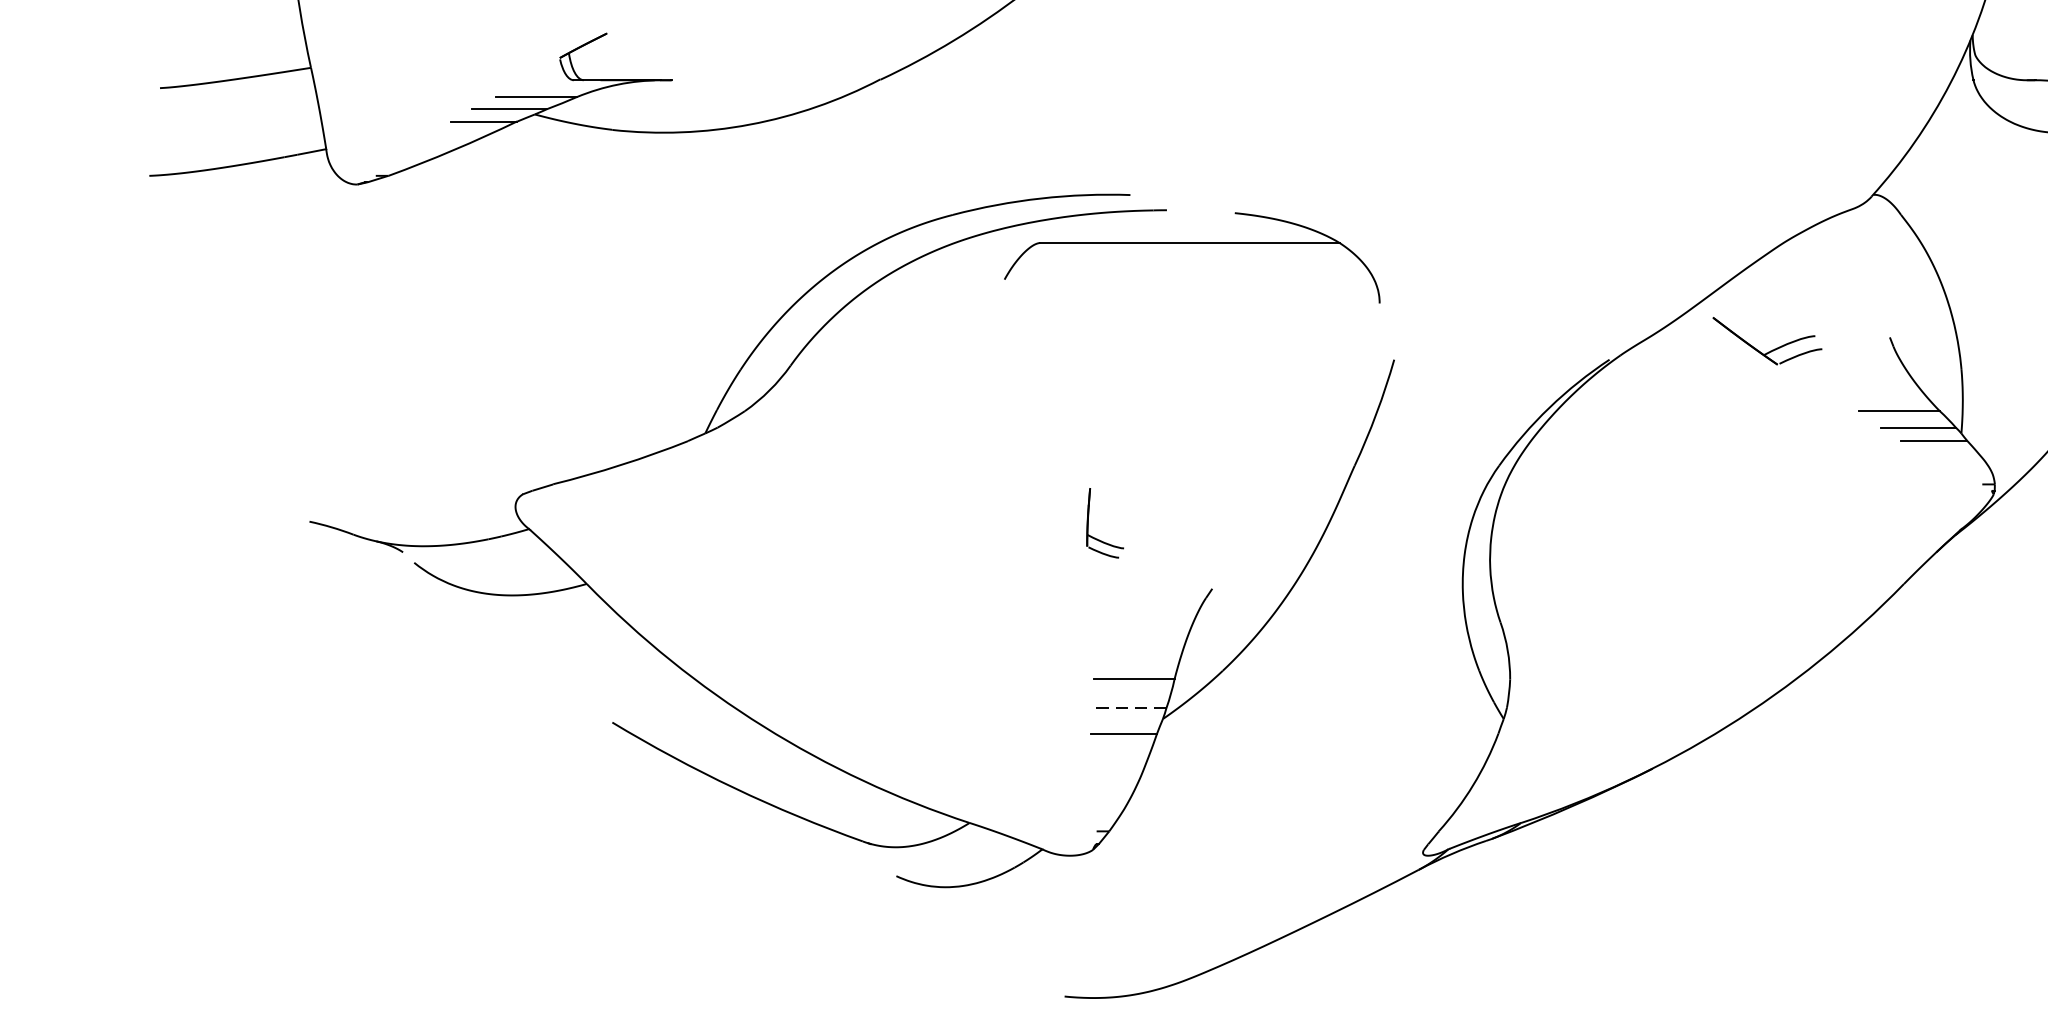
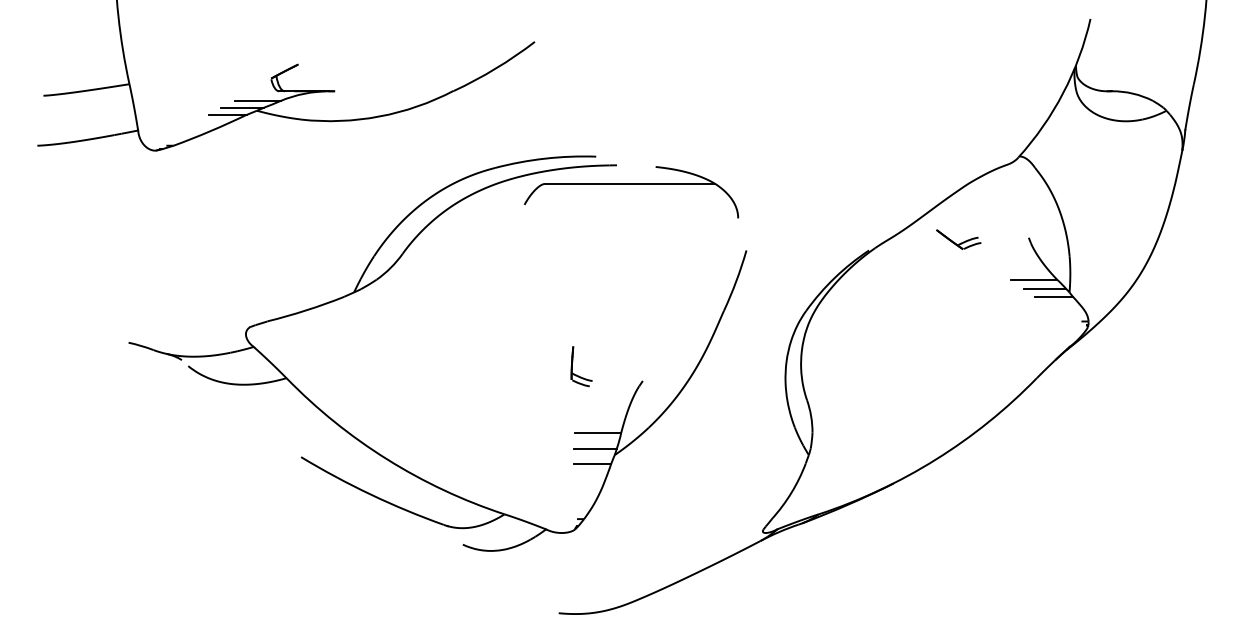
part: (1766, 340) -> (958, 239), size x0.71
part: (1088, 523) -> (572, 366), moved
line: (1127, 707) -> (594, 448), dashed -> solid

